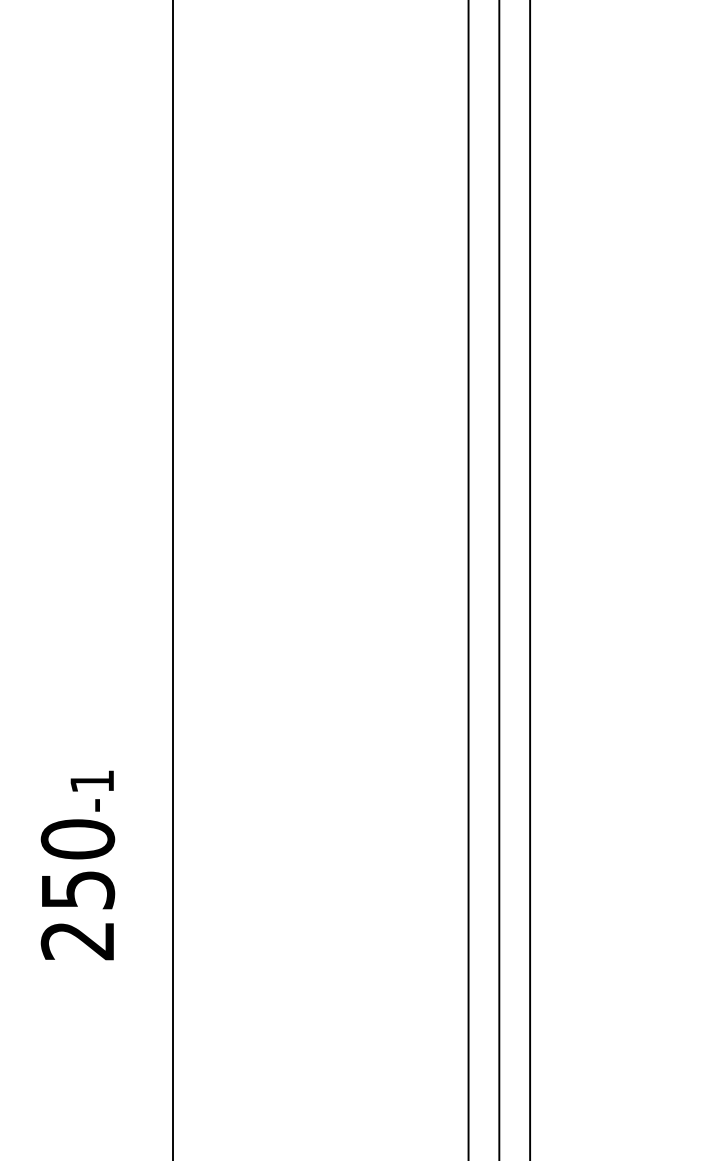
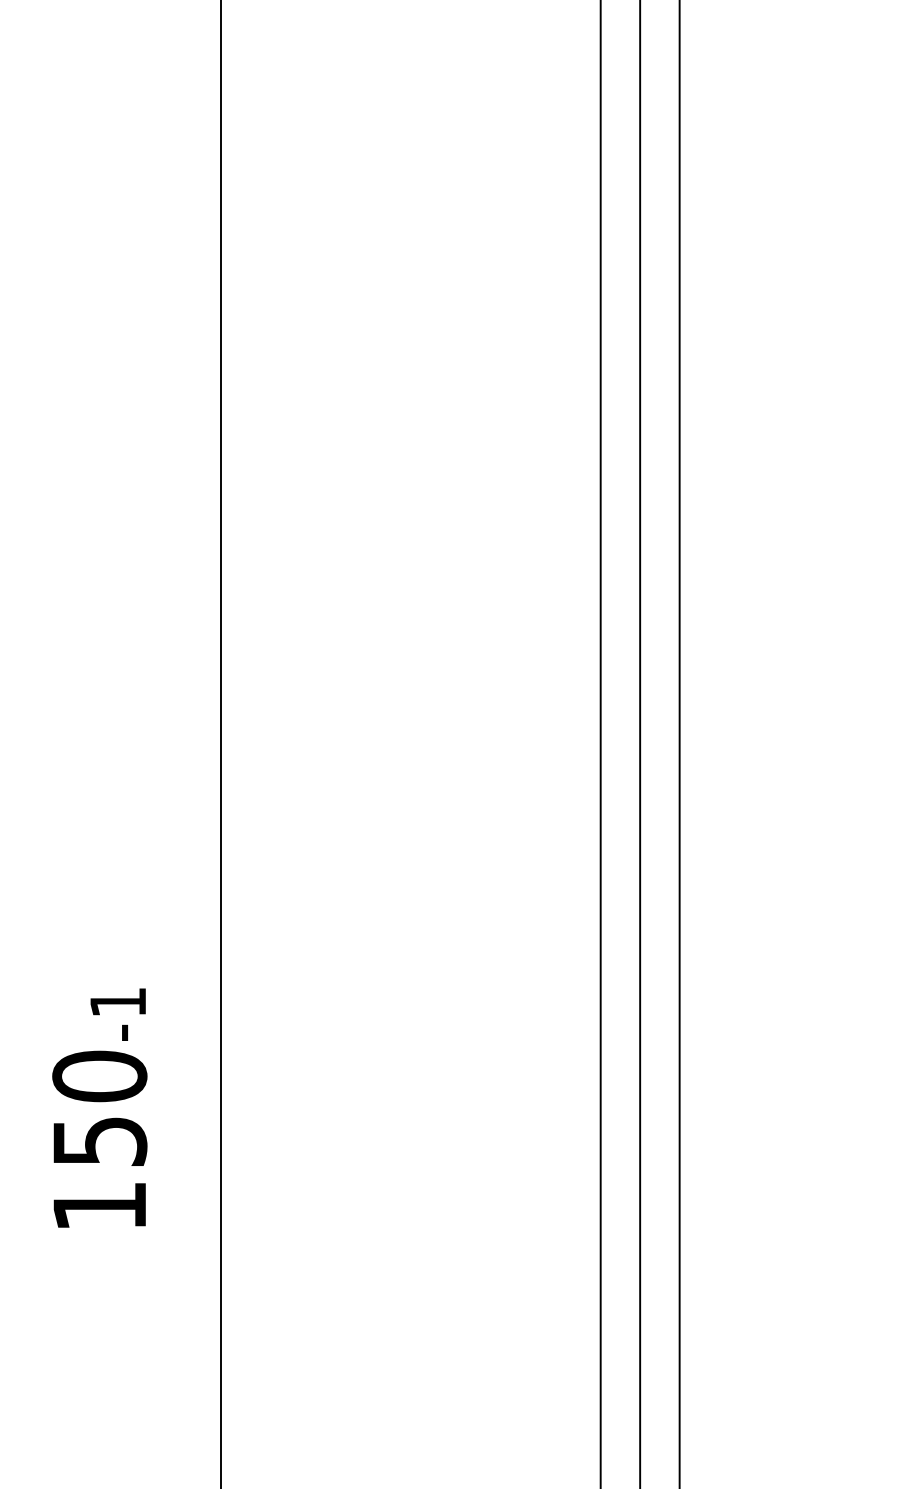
text: (76, 941) -> (97, 1207), 250 -> 150

